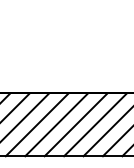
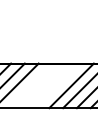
line: (36, 124) -> (29, 85), removed
line: (55, 124) -> (43, 85), removed
line: (75, 124) -> (57, 85), removed

